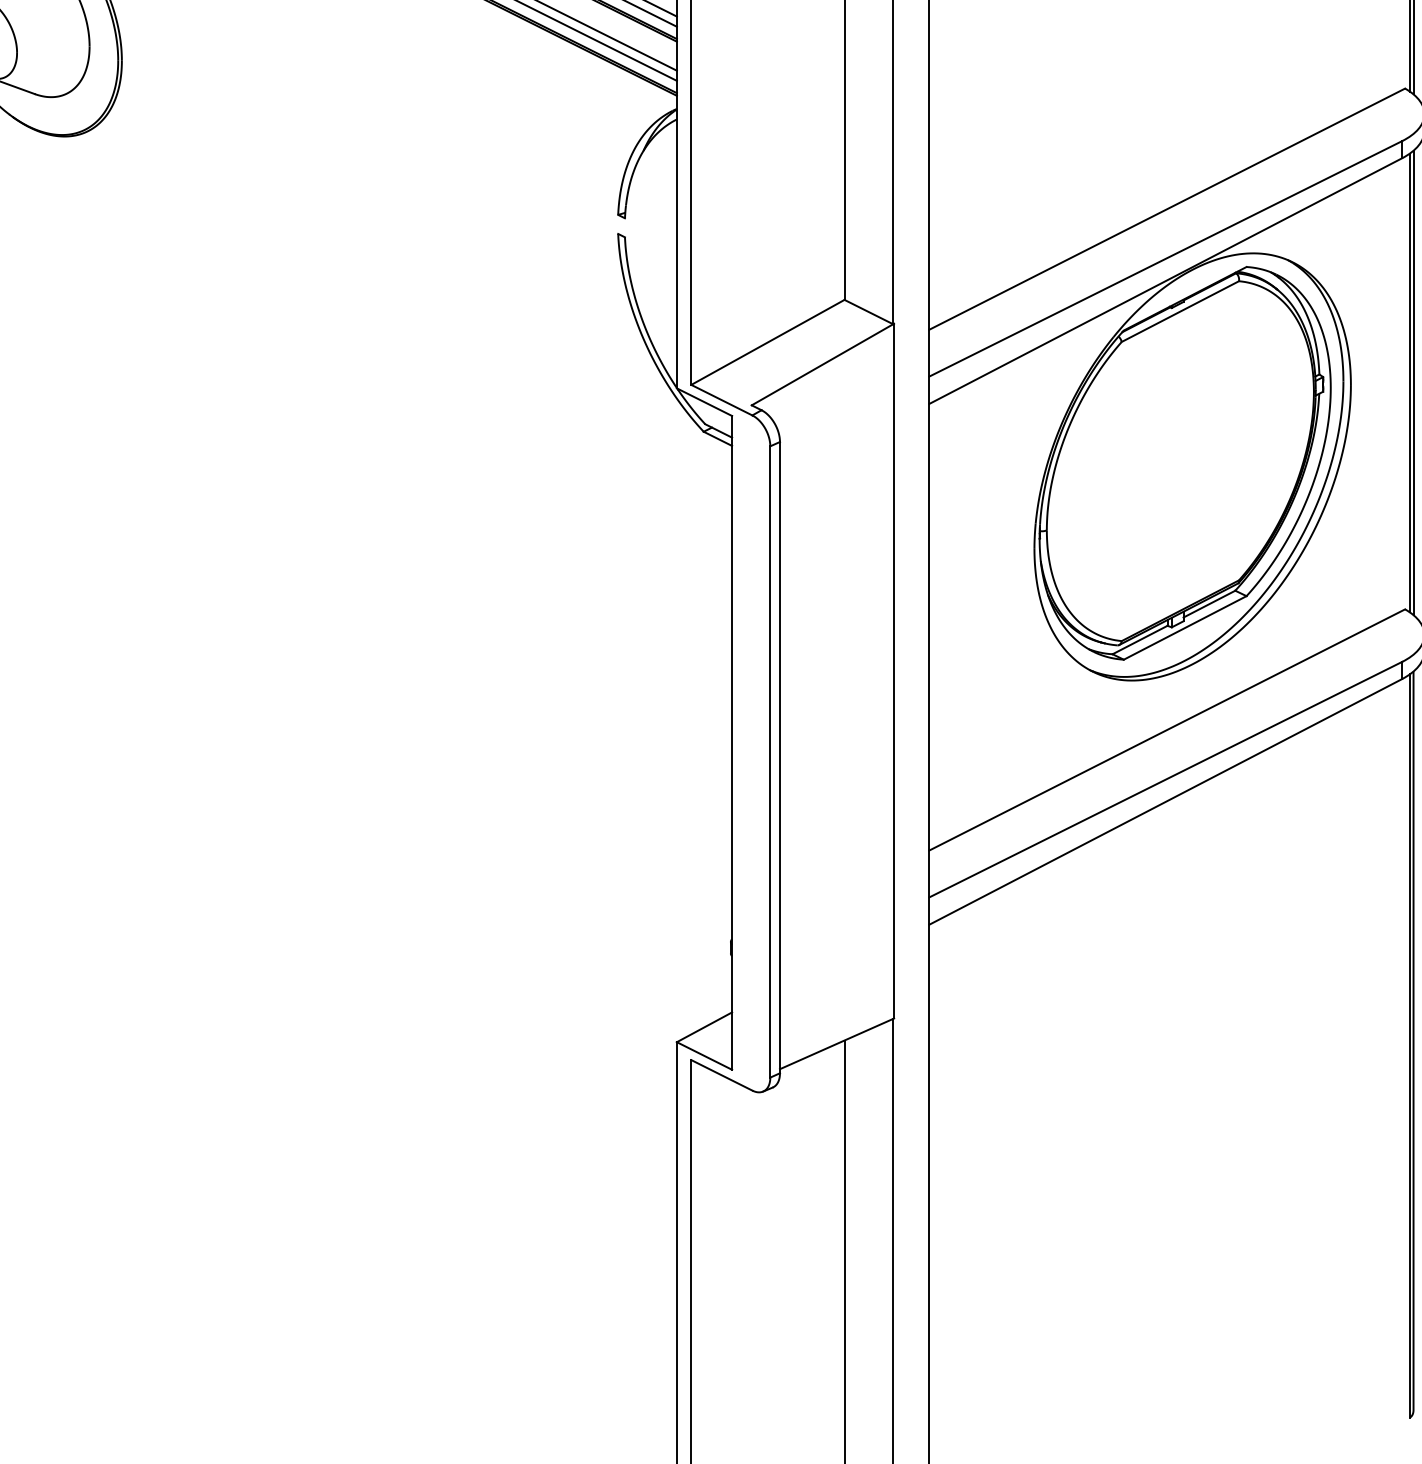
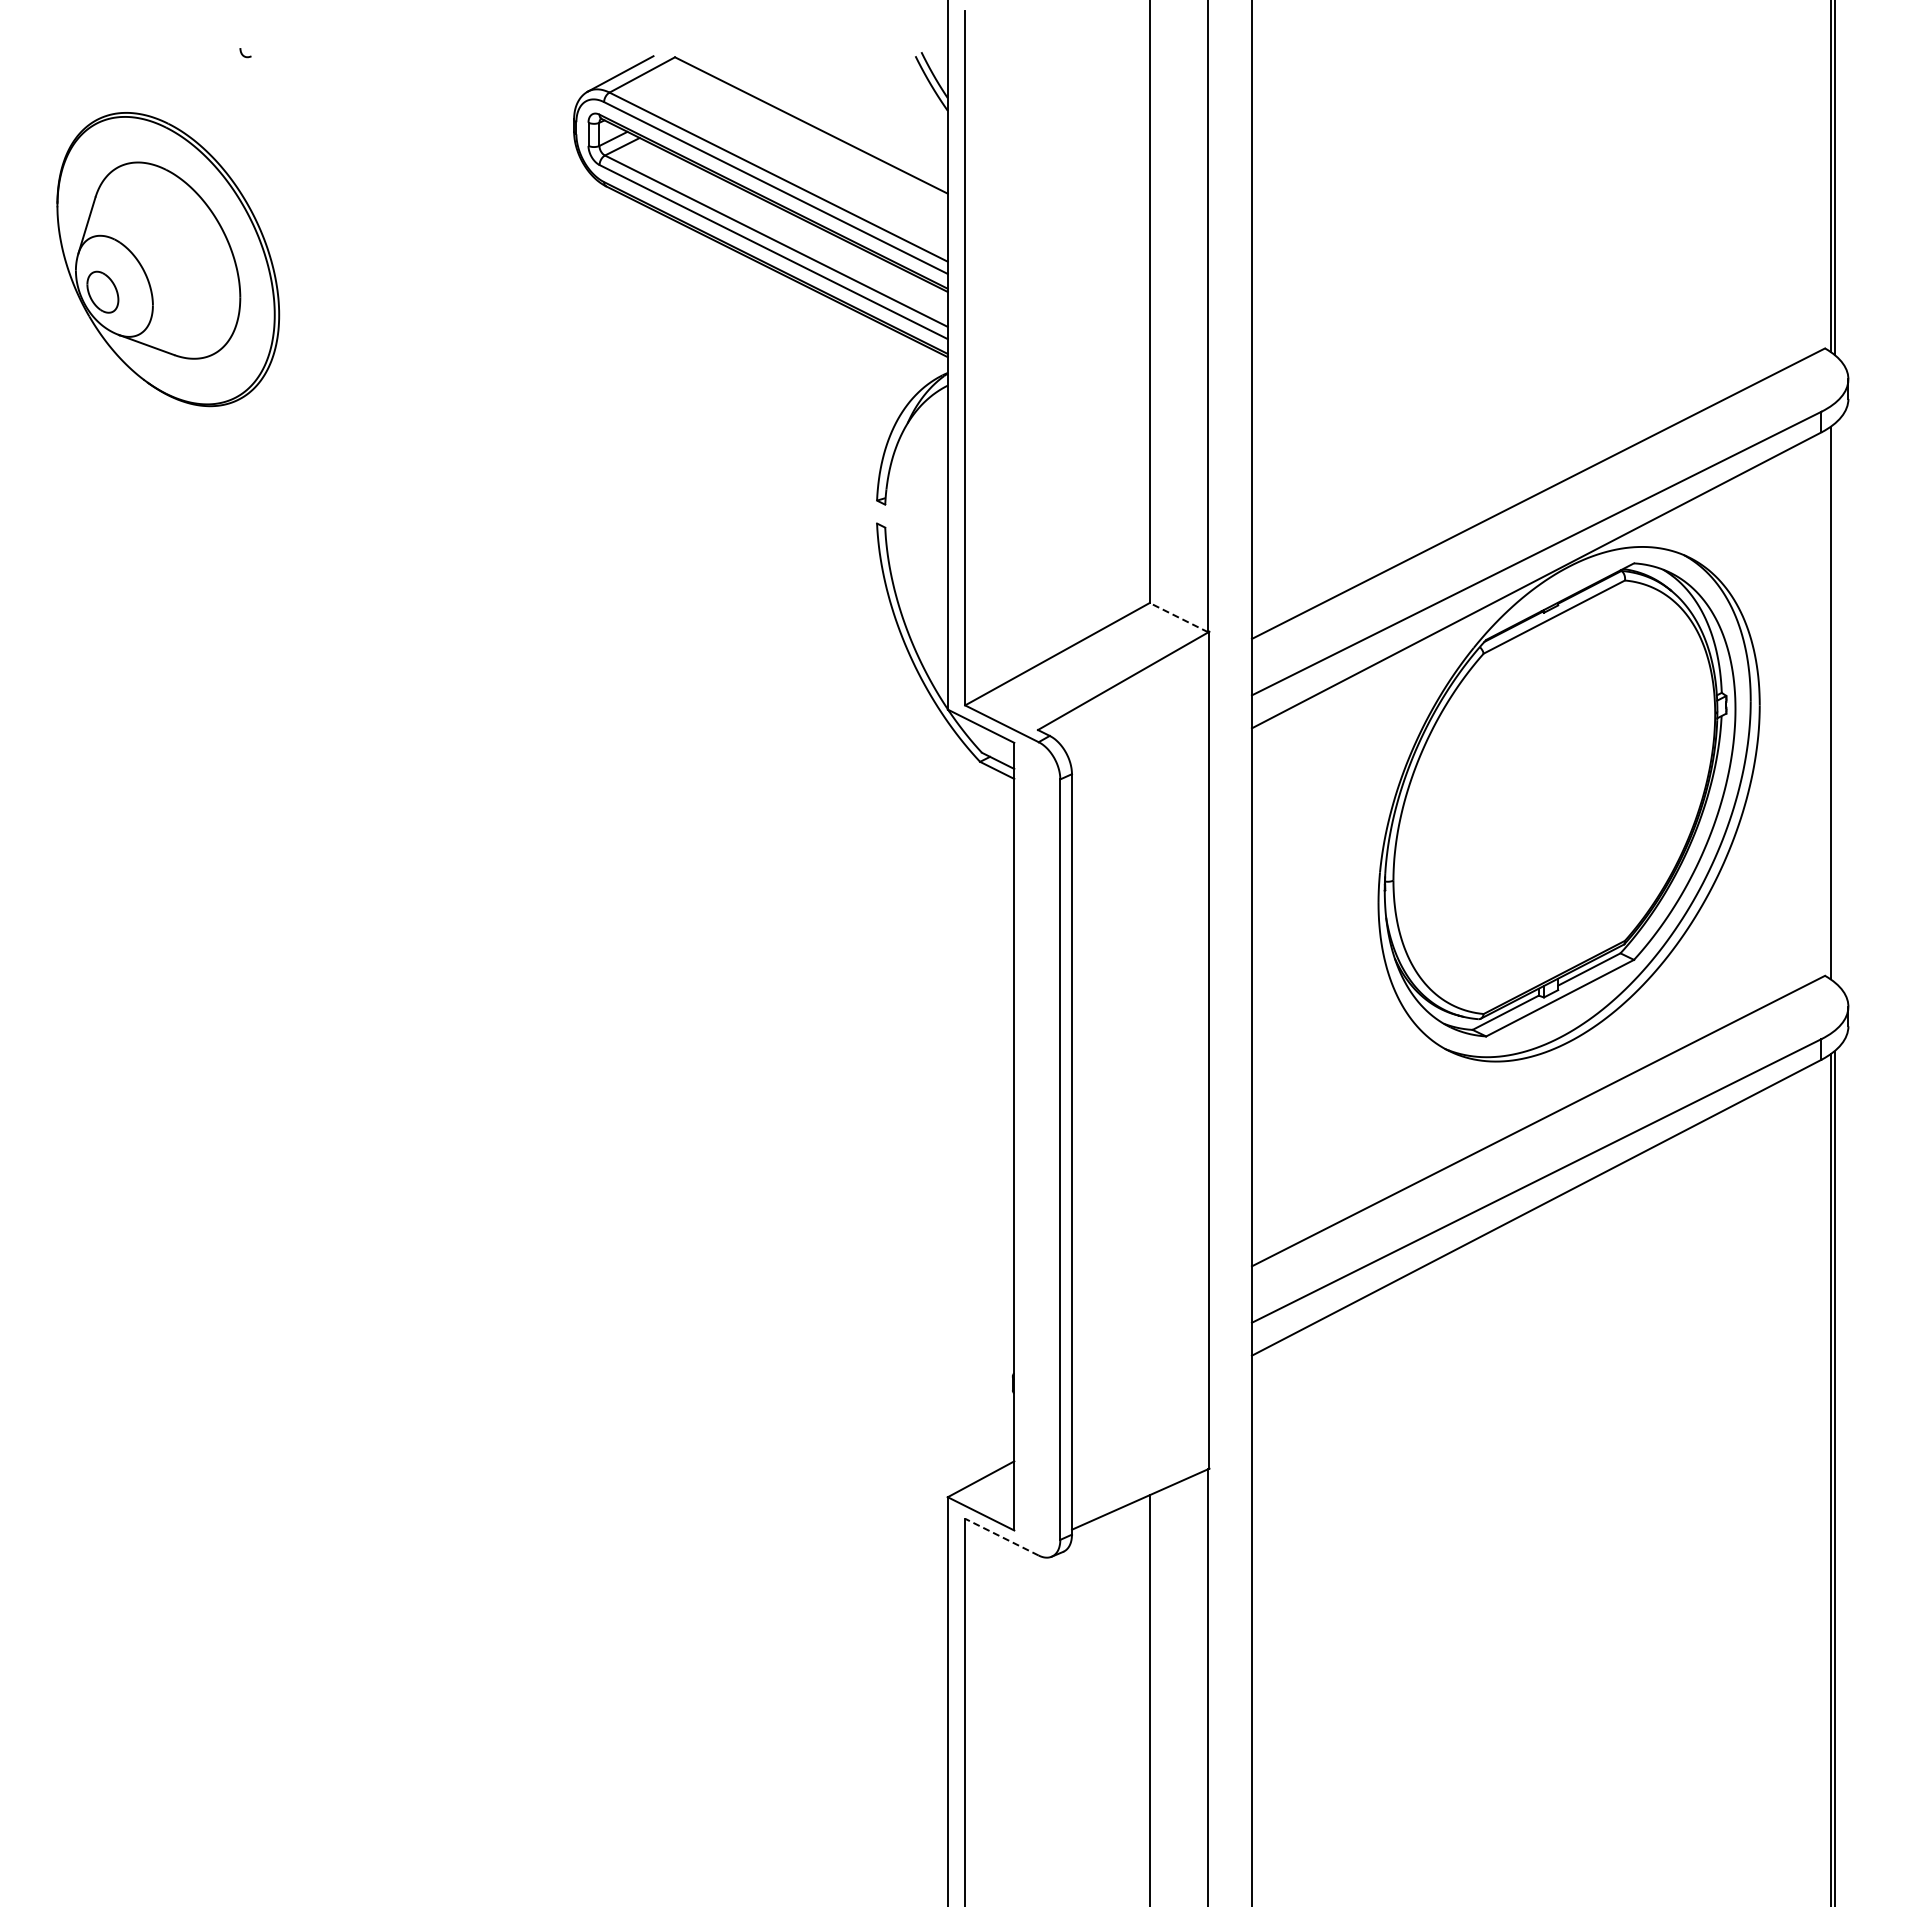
line: (869, 311) -> (1179, 617), solid -> dashed
line: (1413, 382) -> (1835, 702), removed
line: (721, 1074) -> (1001, 1536), solid -> dashed

